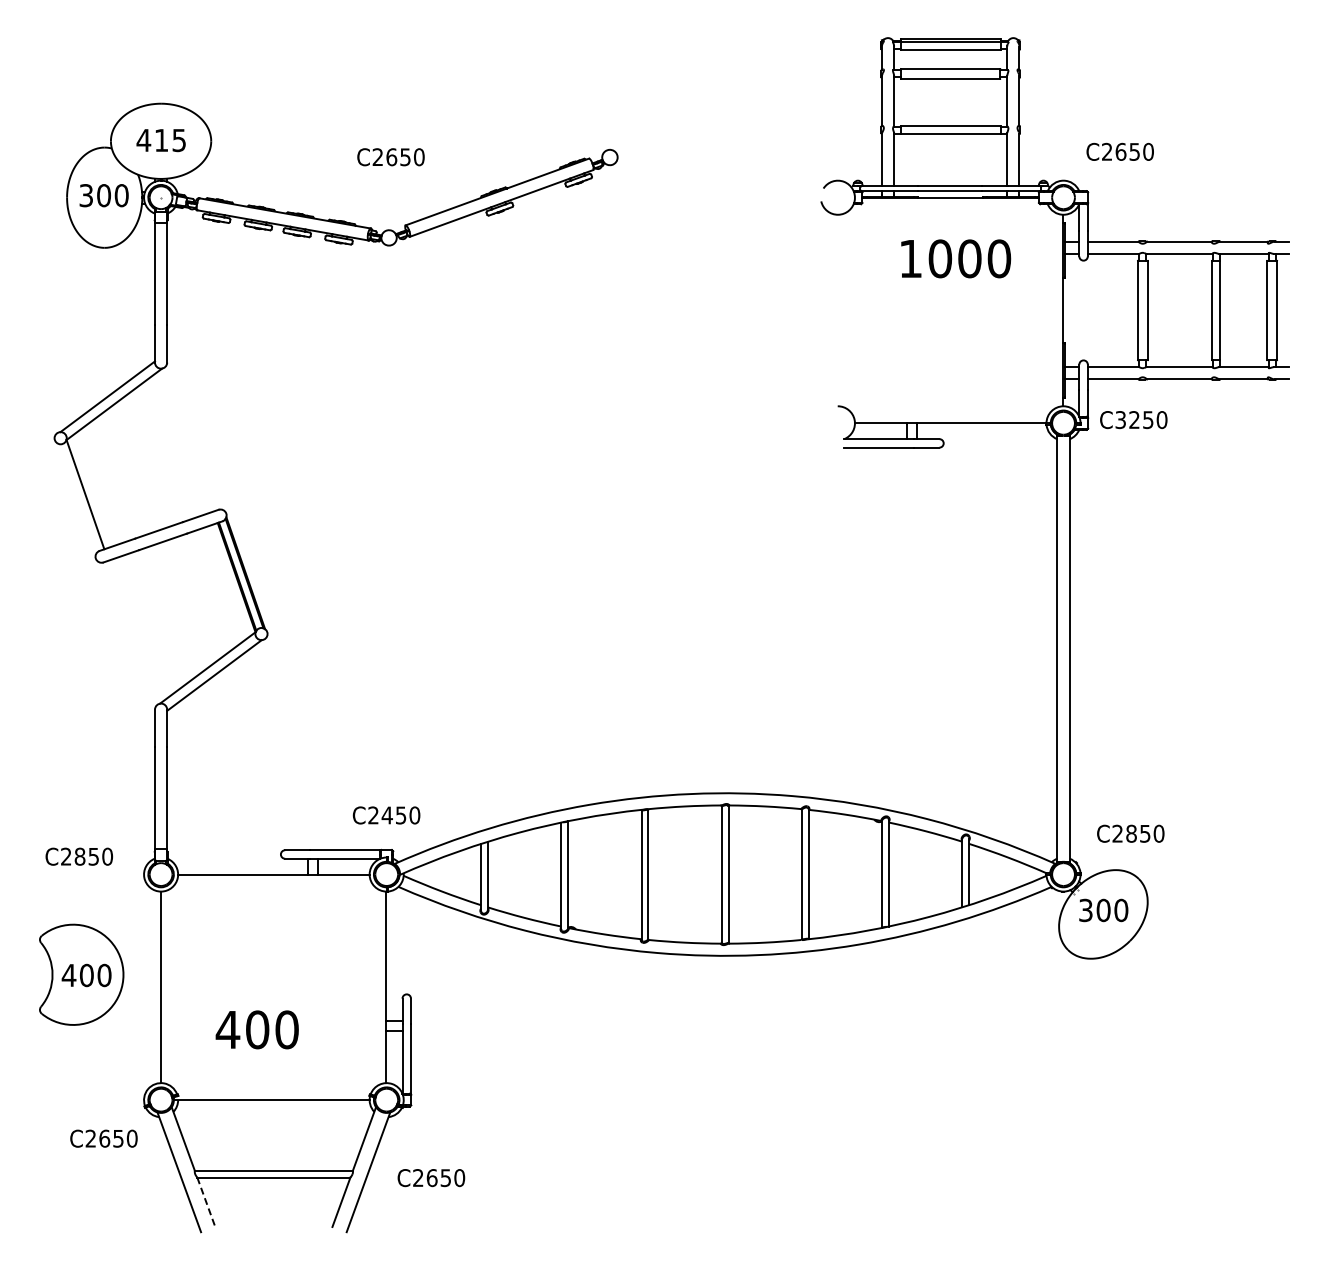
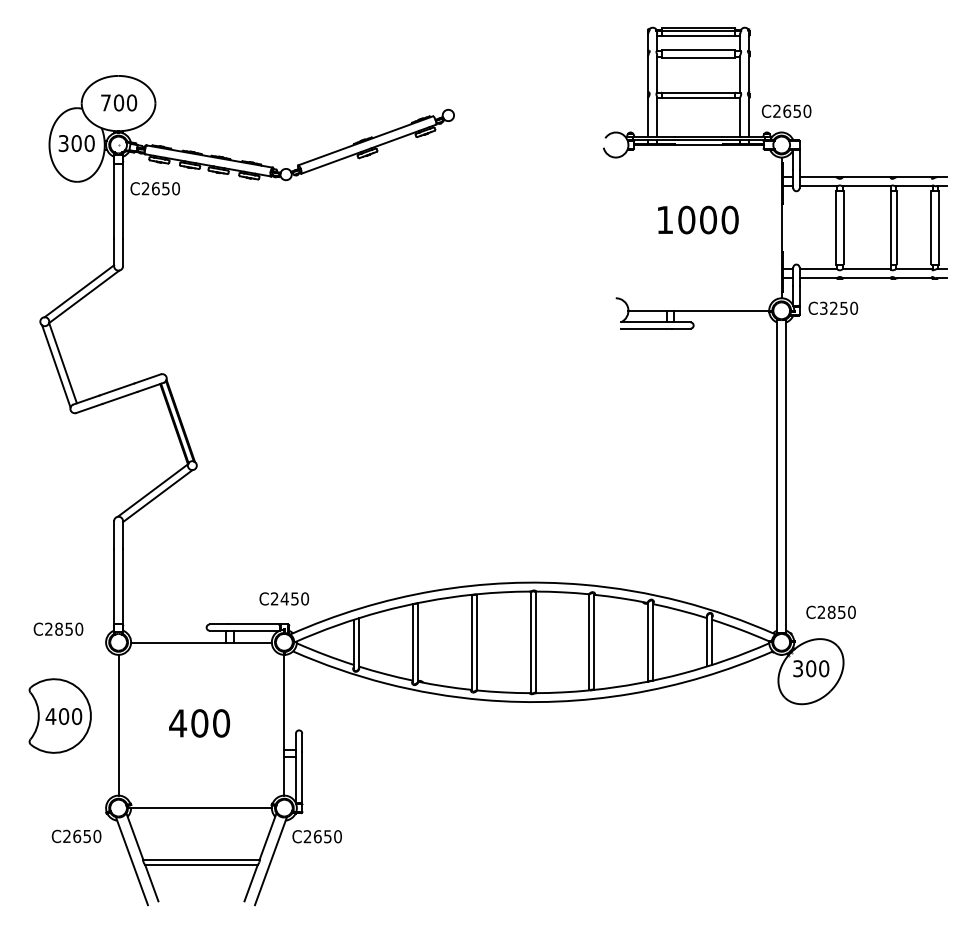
text: (161, 140) -> (118, 102), 415 -> 700
text: (1119, 151) -> (786, 111), moved
text: (390, 157) -> (154, 188), moved
text: (956, 258) -> (698, 219), moved
line: (76, 499) -> (56, 366), added
text: (256, 1029) -> (198, 723), moved
text: (431, 1178) -> (317, 837), moved
line: (206, 1202) -> (151, 883), dashed -> solid

